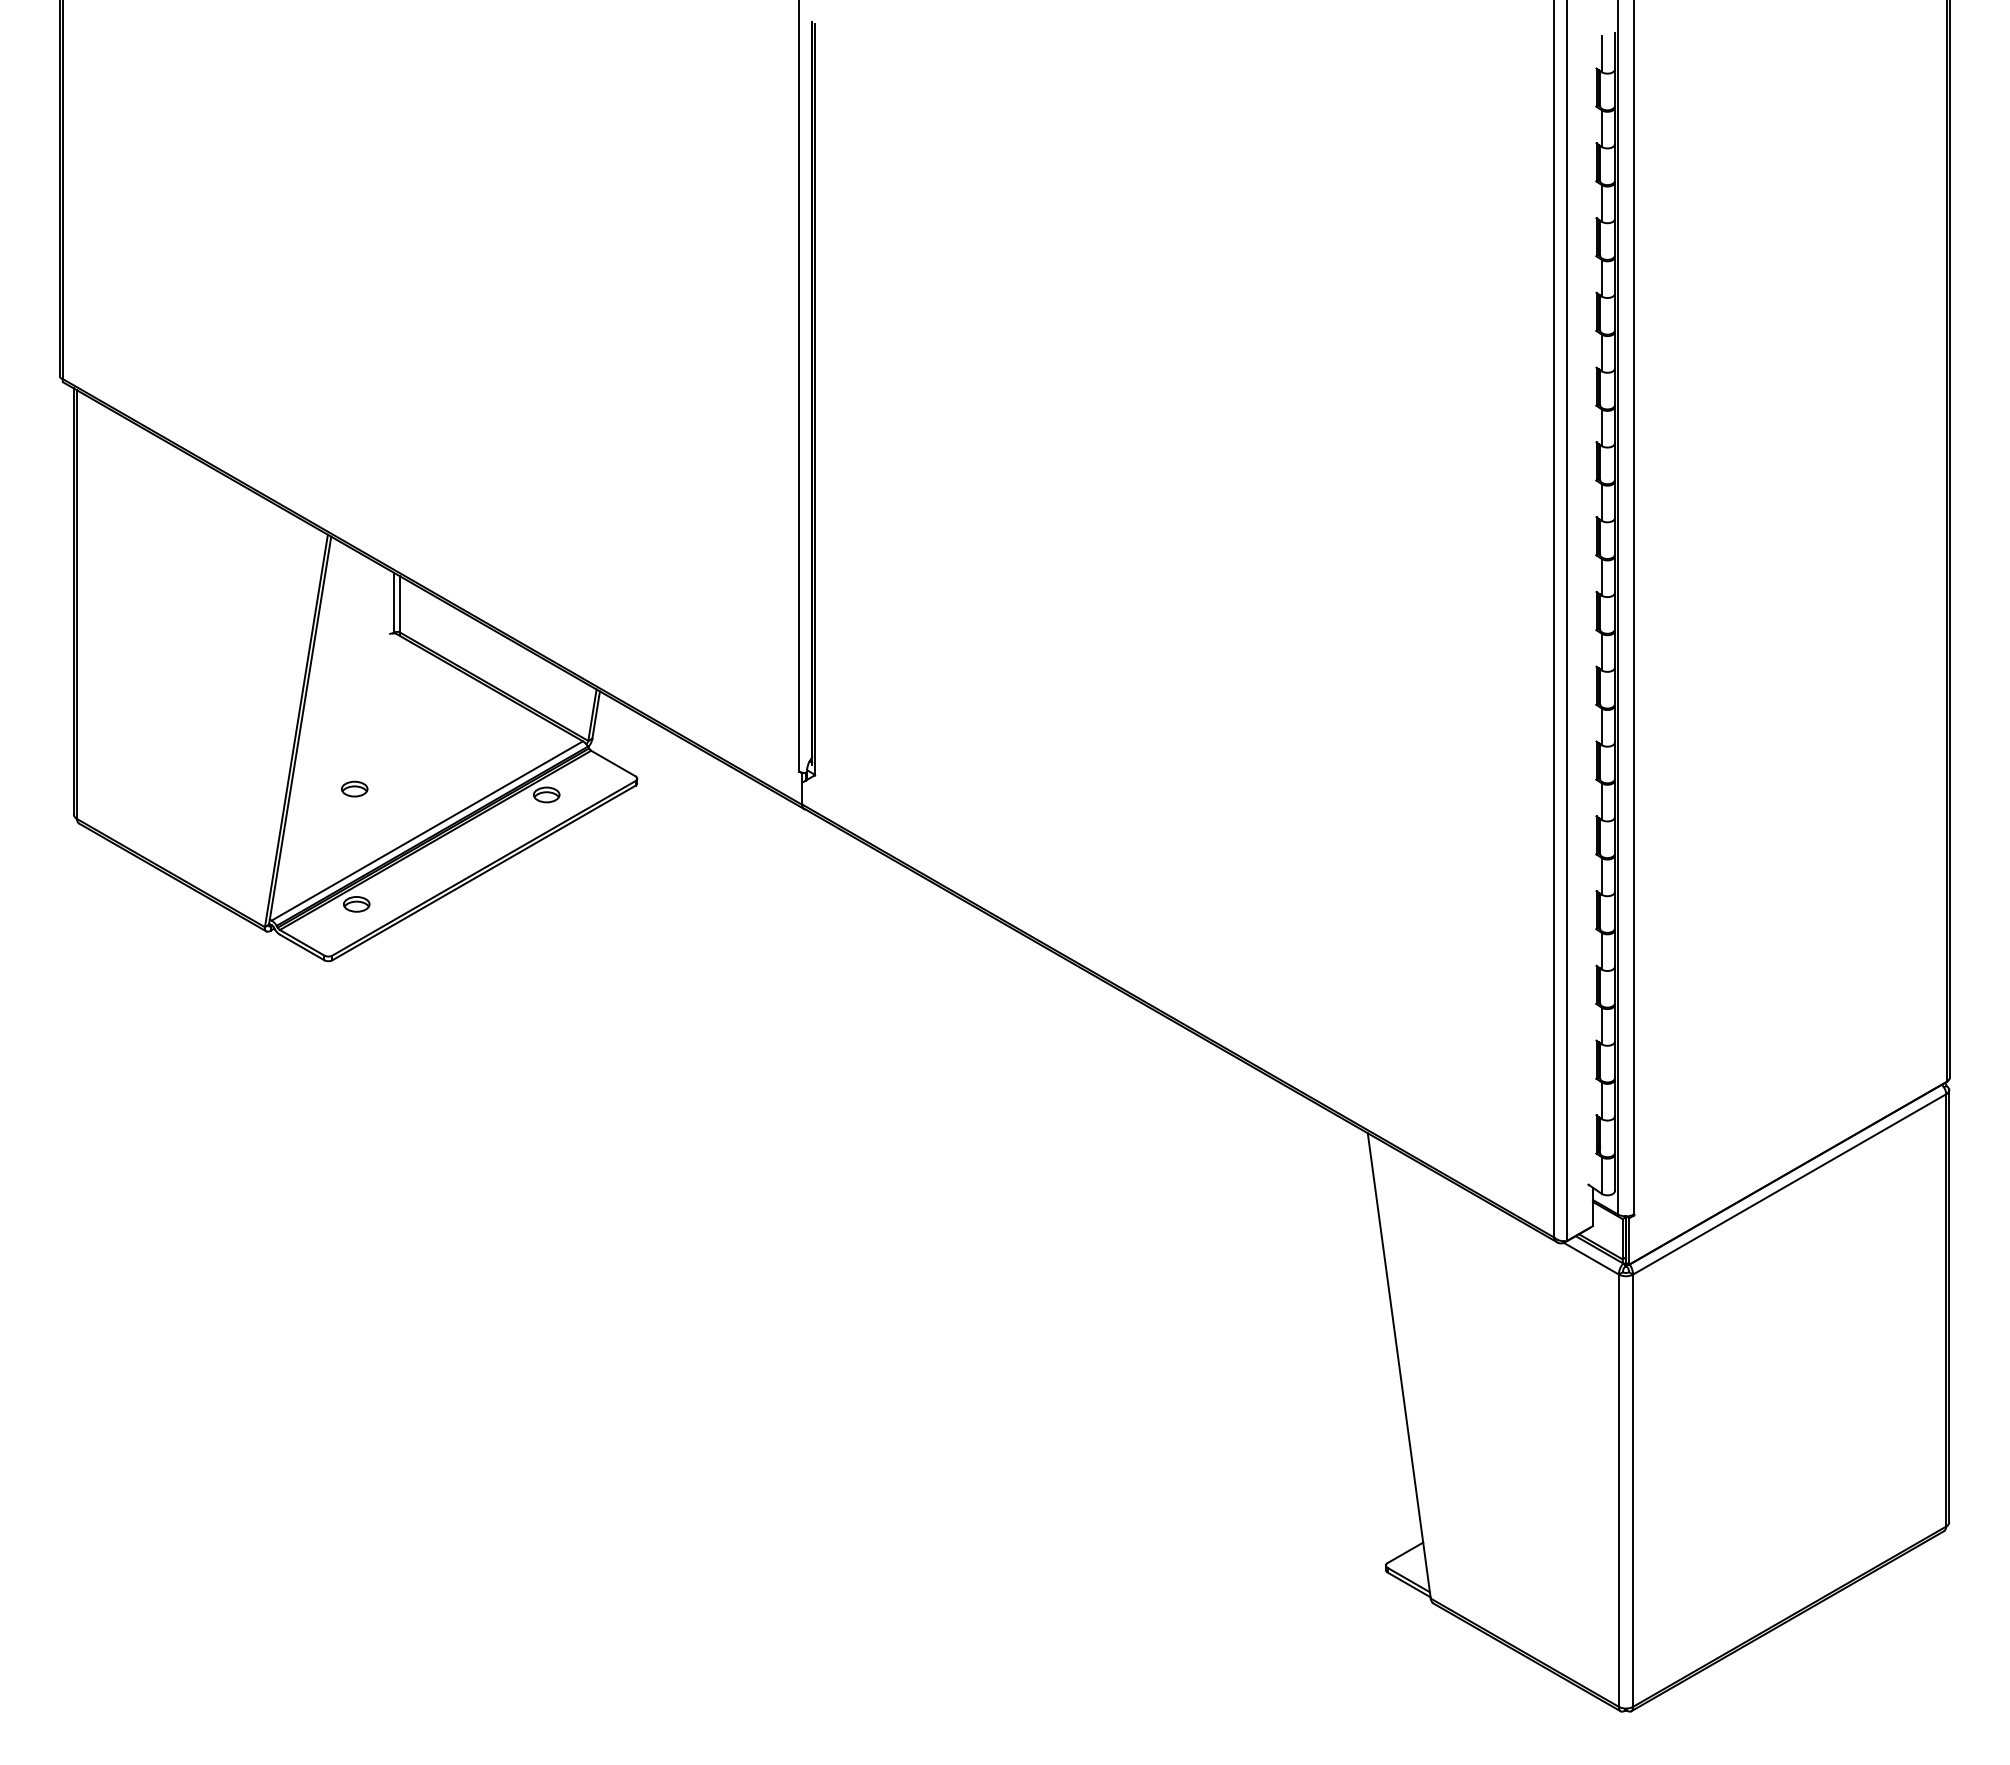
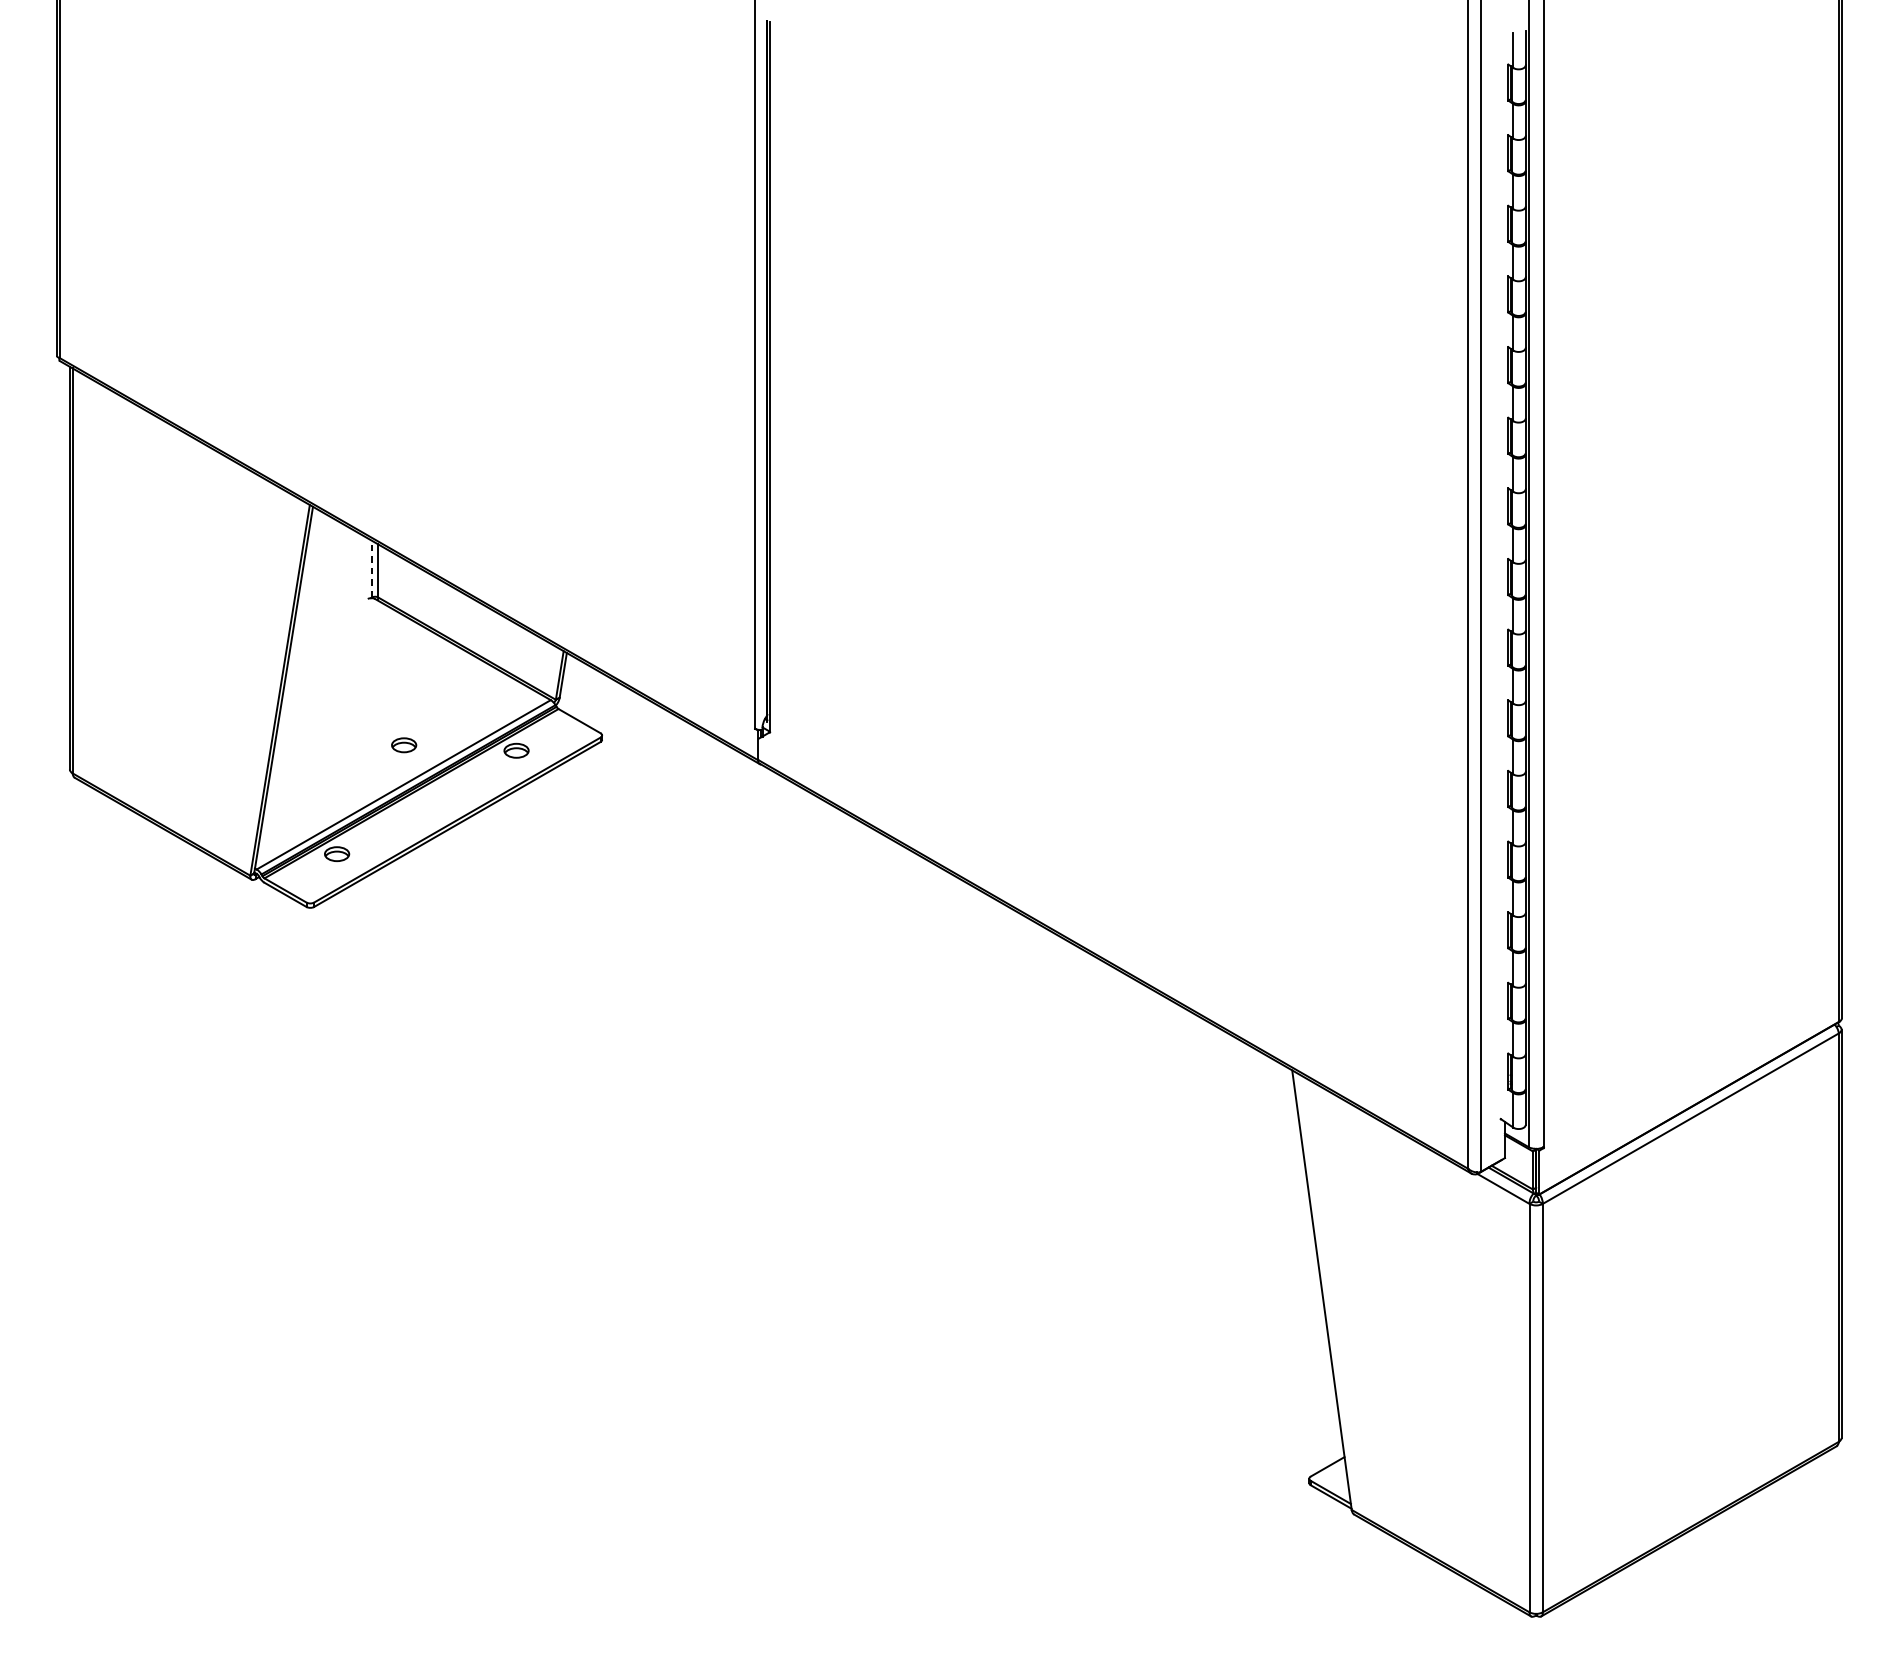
line: (394, 602) -> (372, 568), solid -> dashed
part: (354, 788) -> (403, 744), moved

